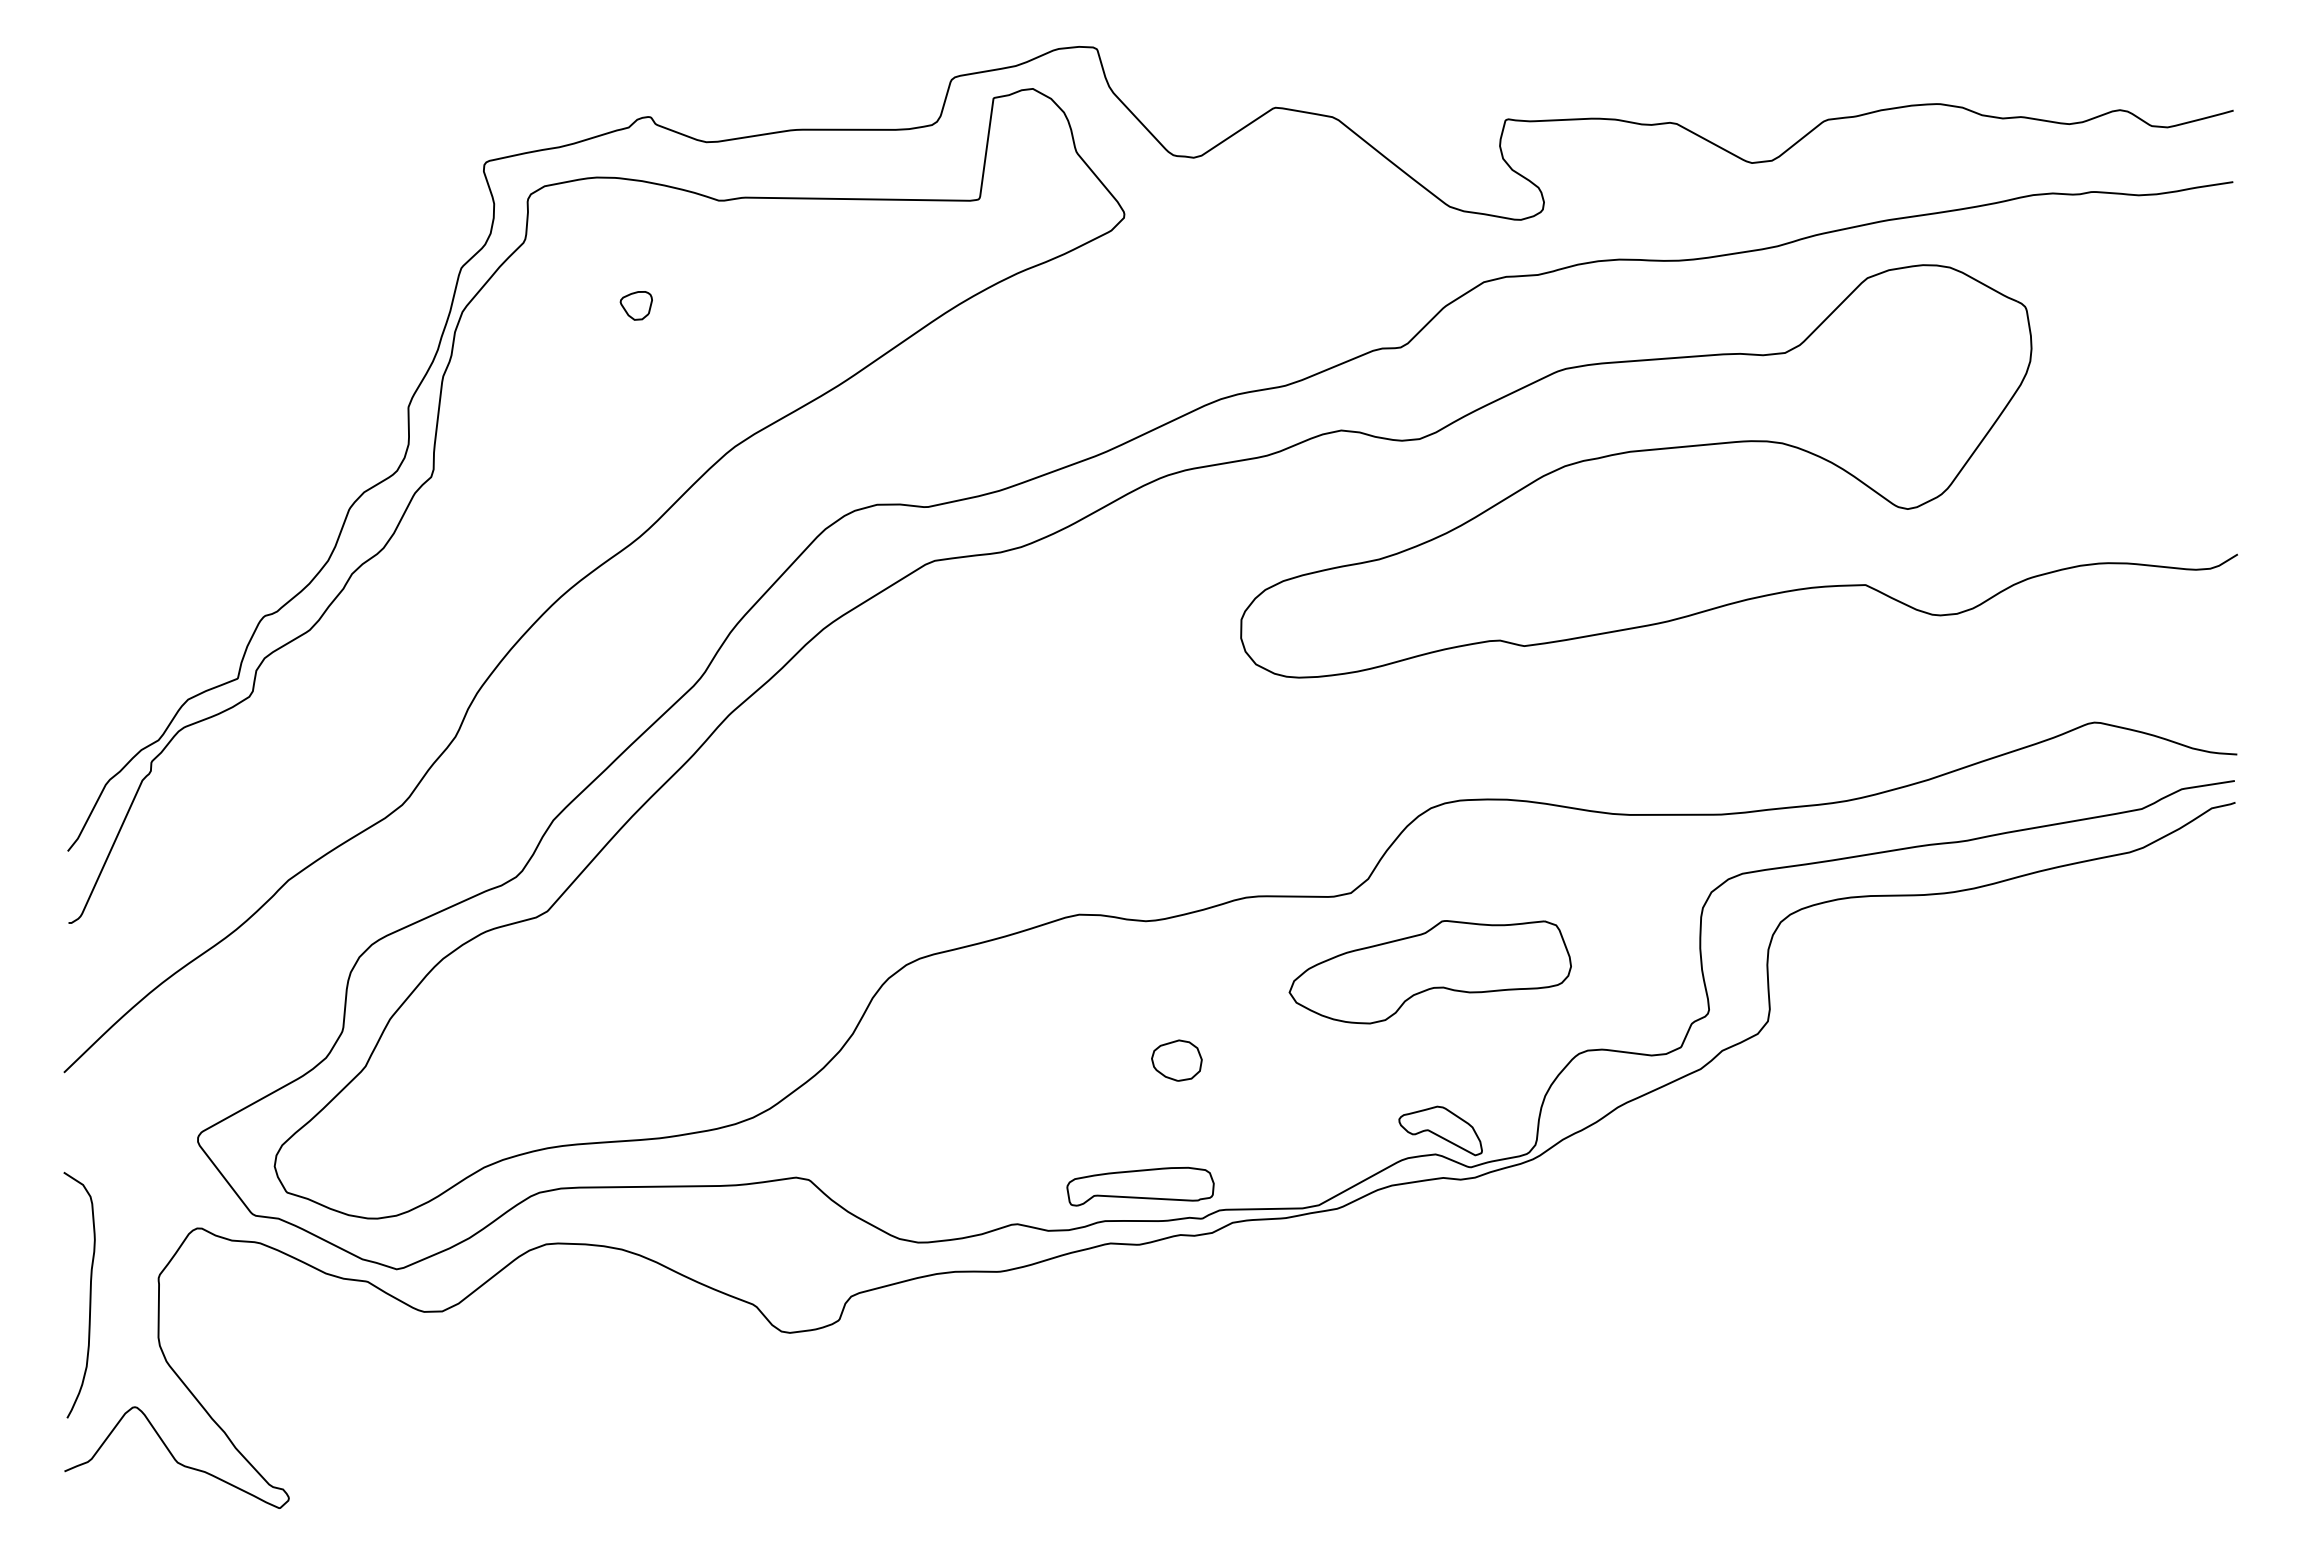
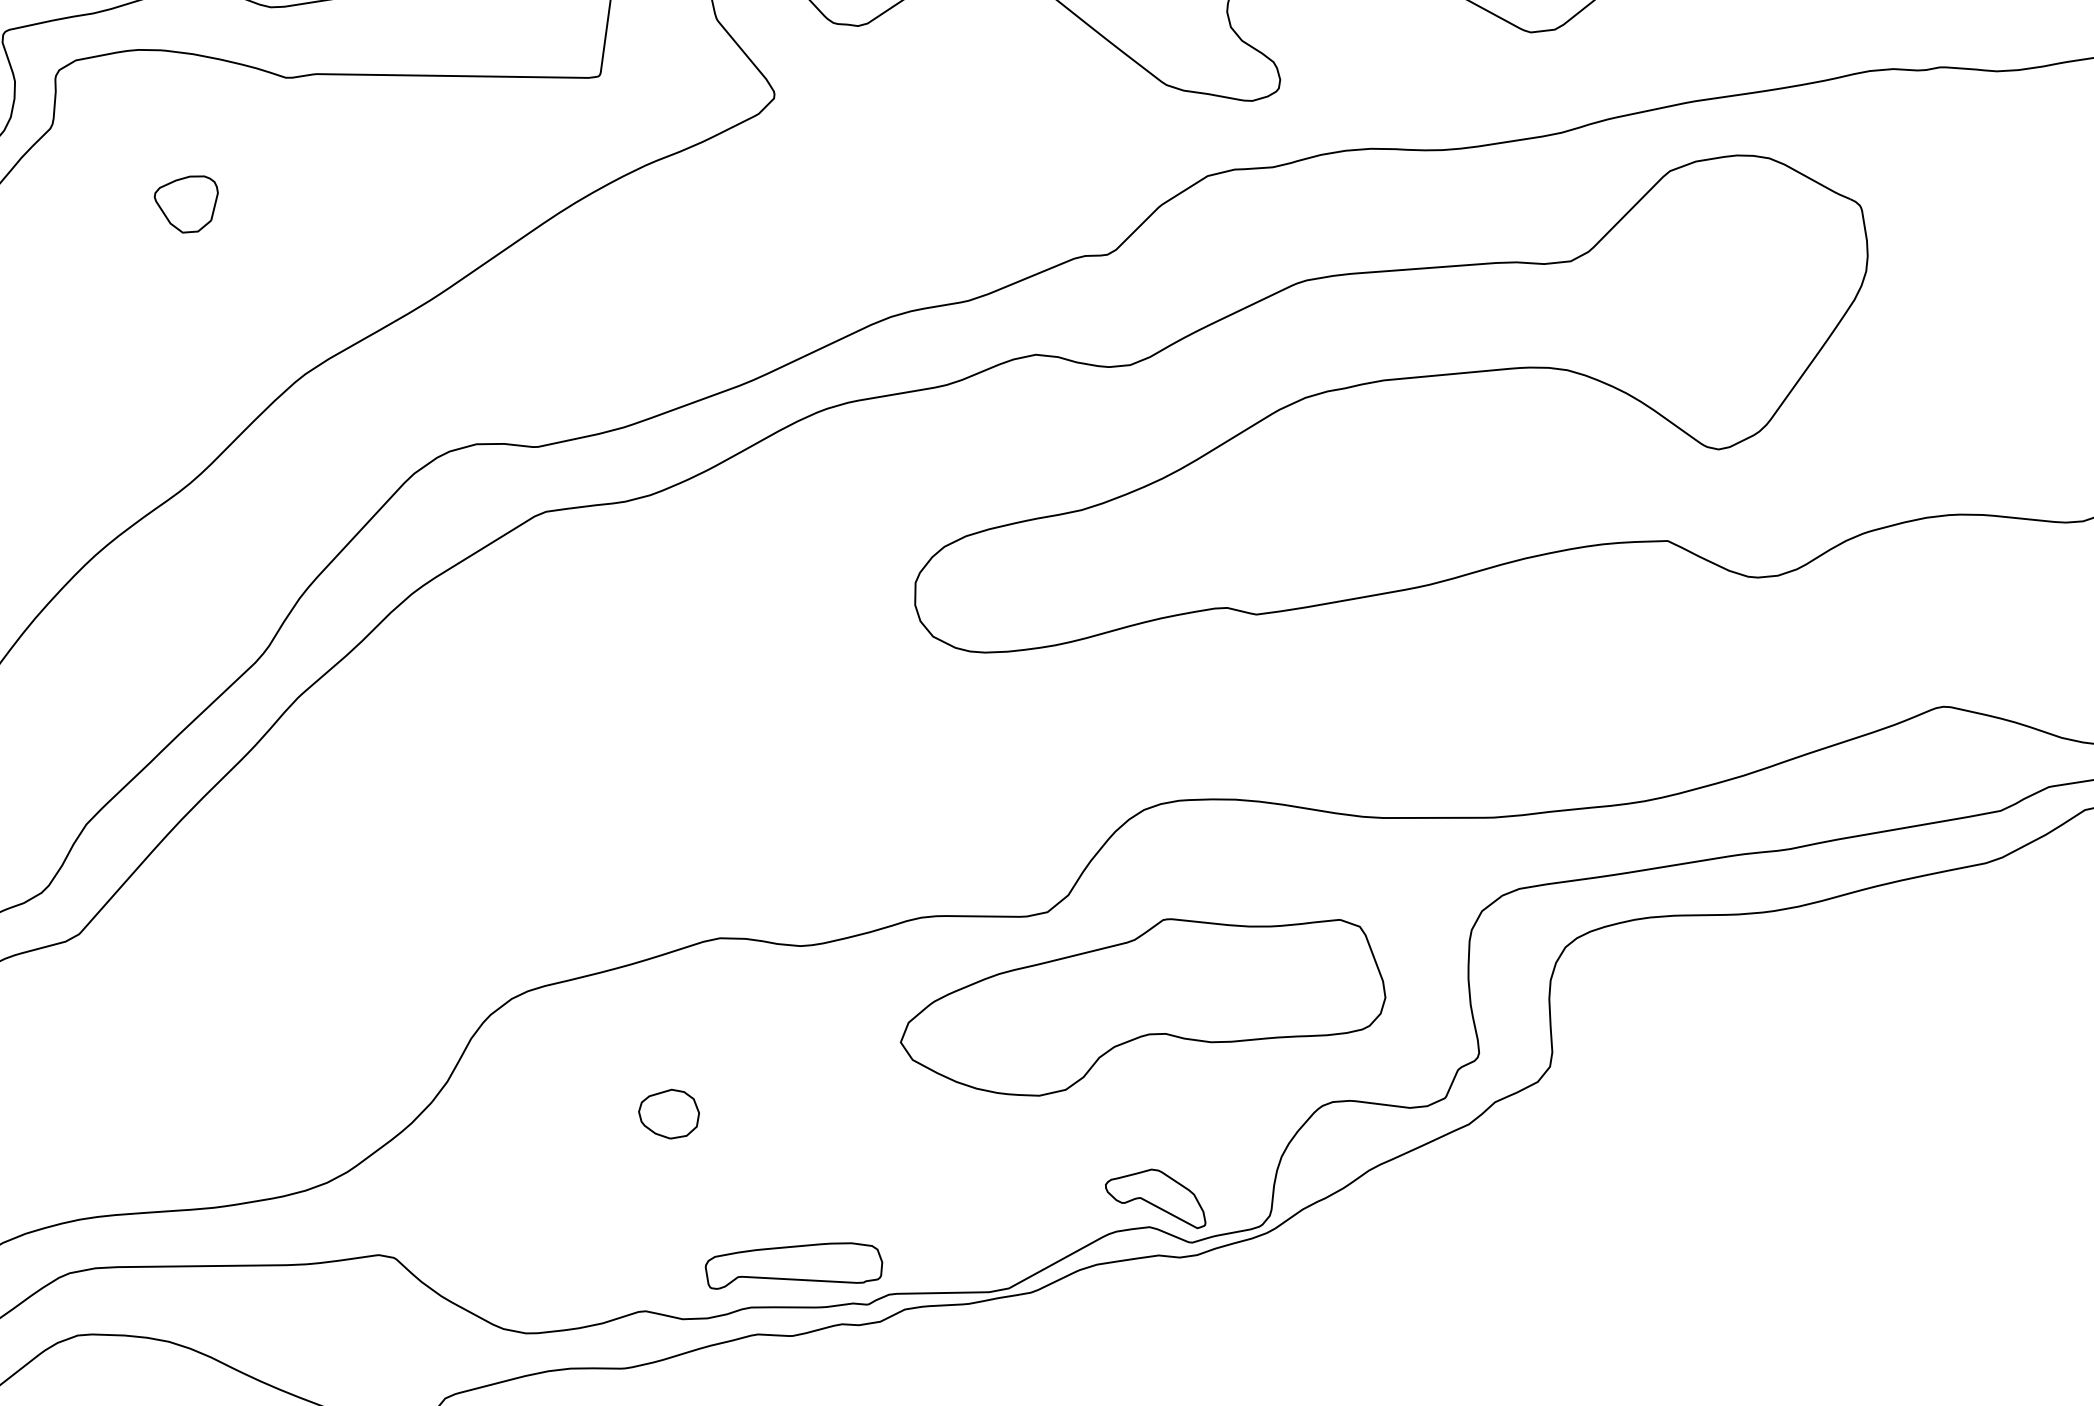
part: (636, 305) -> (186, 204), size x1.67
part: (1430, 972) -> (1143, 1007), size x1.43
part: (1176, 1060) -> (668, 1113), moved

